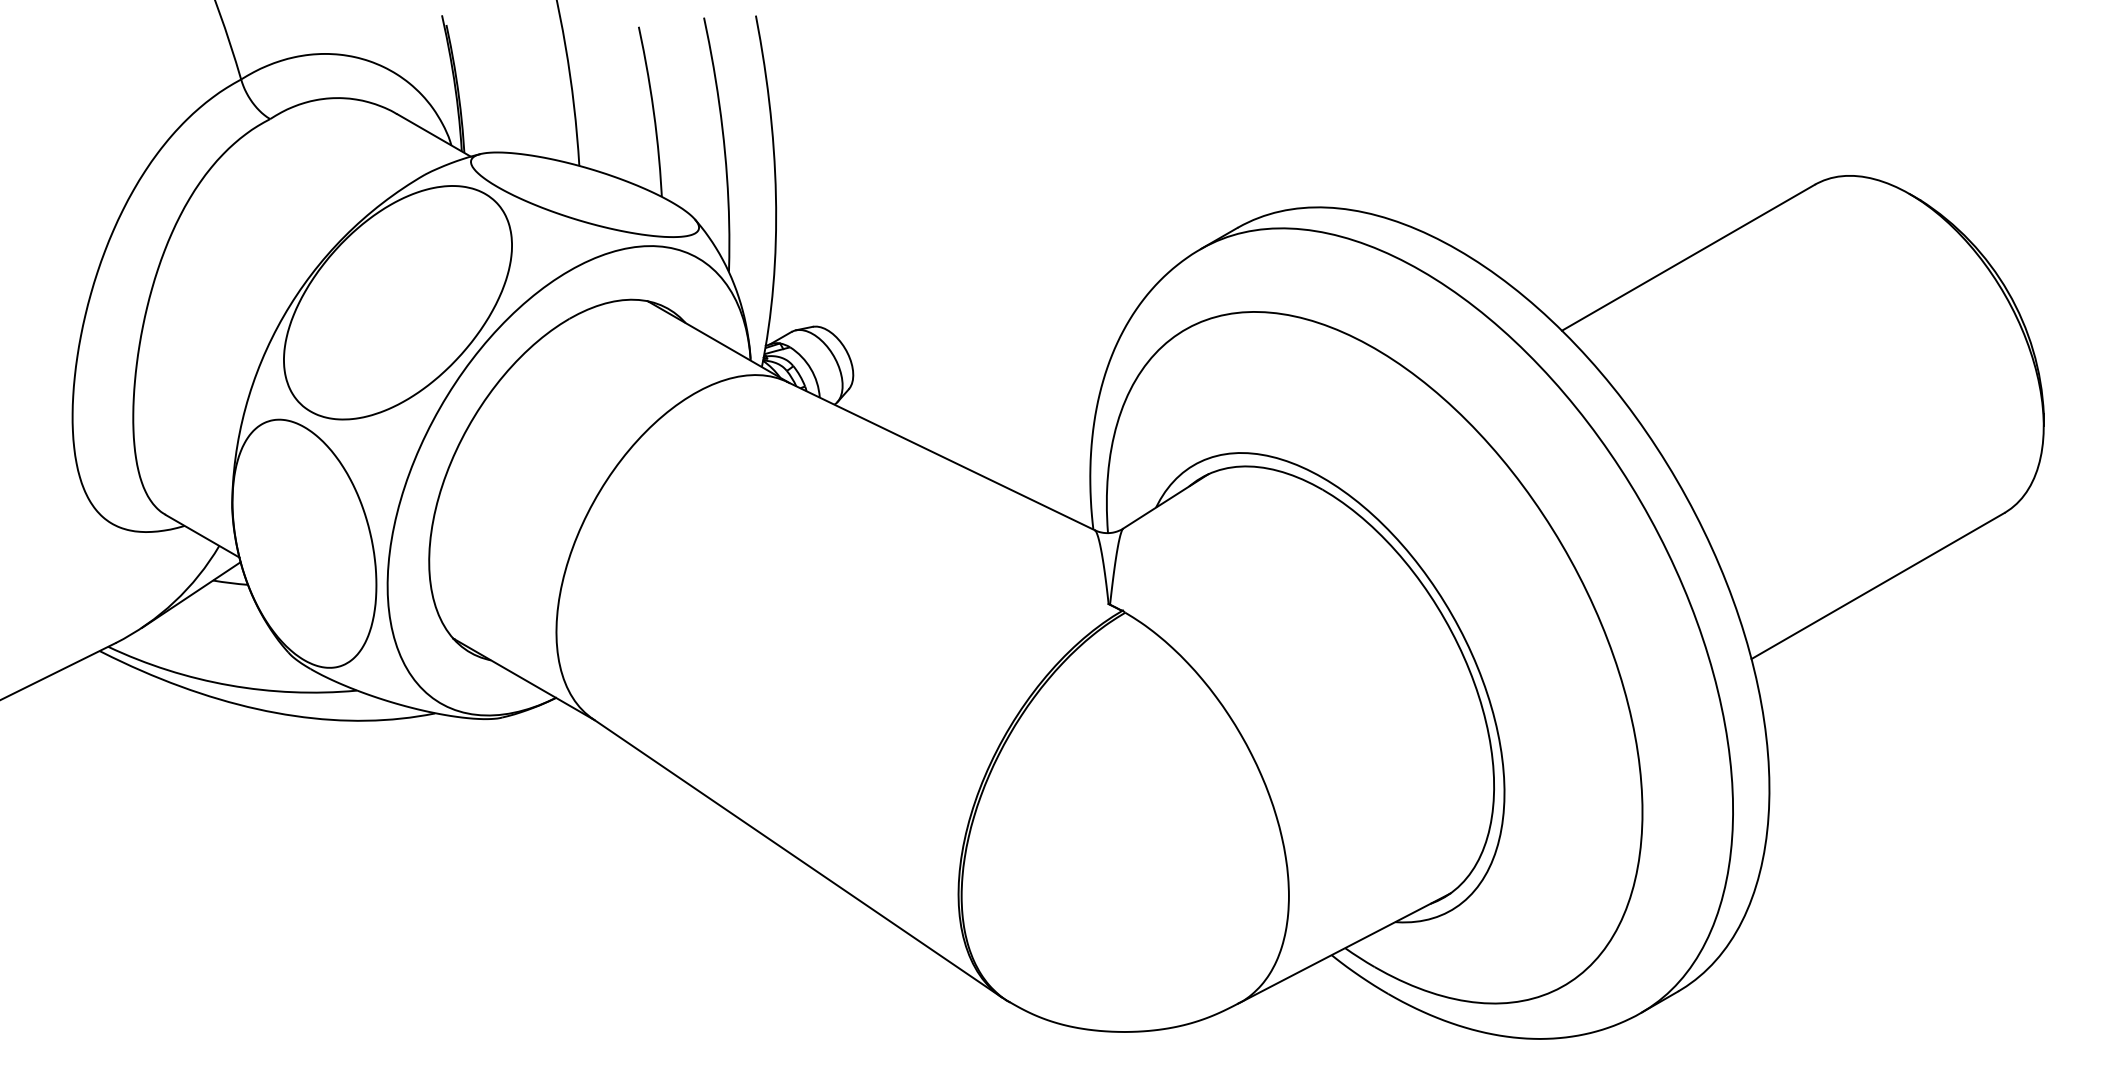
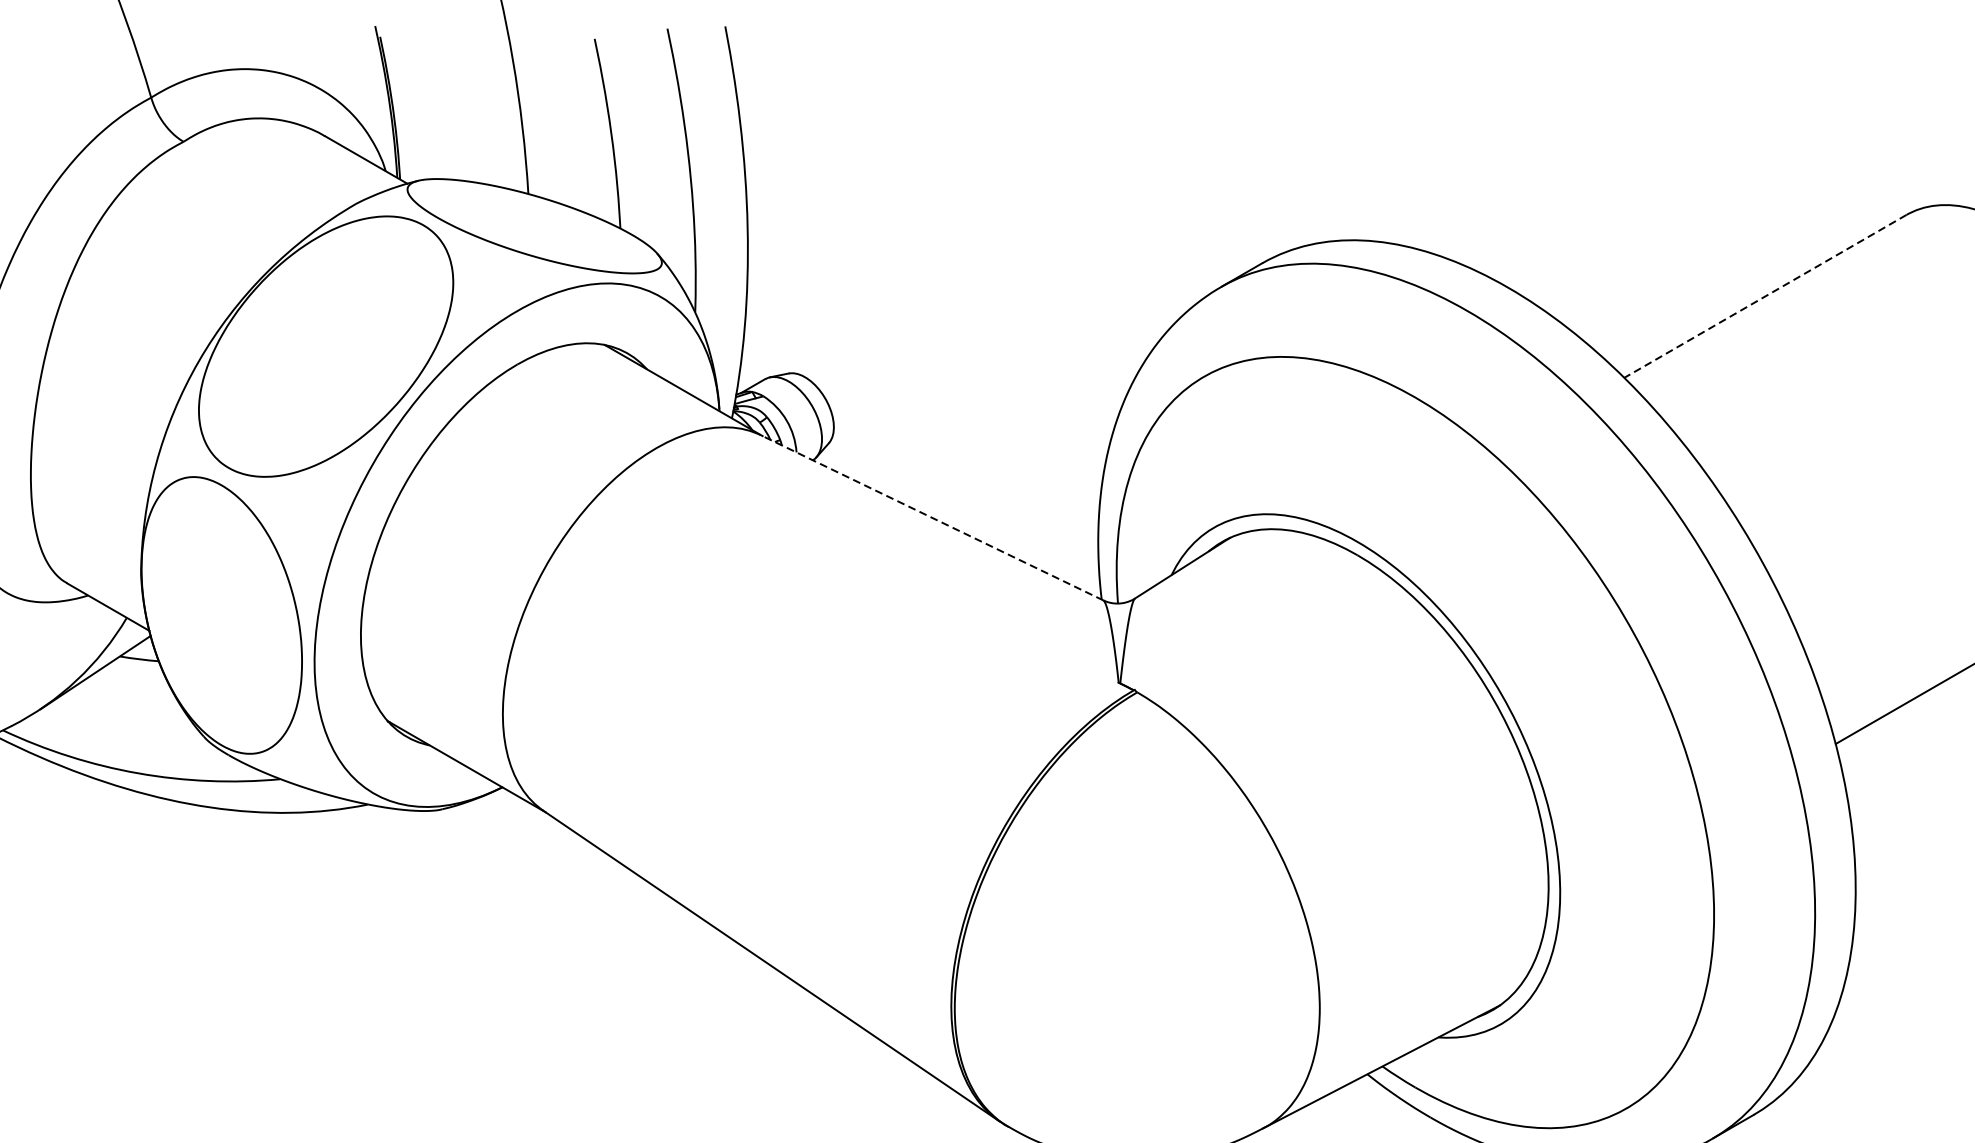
line: (1688, 257) -> (1765, 296), solid -> dashed
line: (941, 456) -> (932, 518), solid -> dashed

